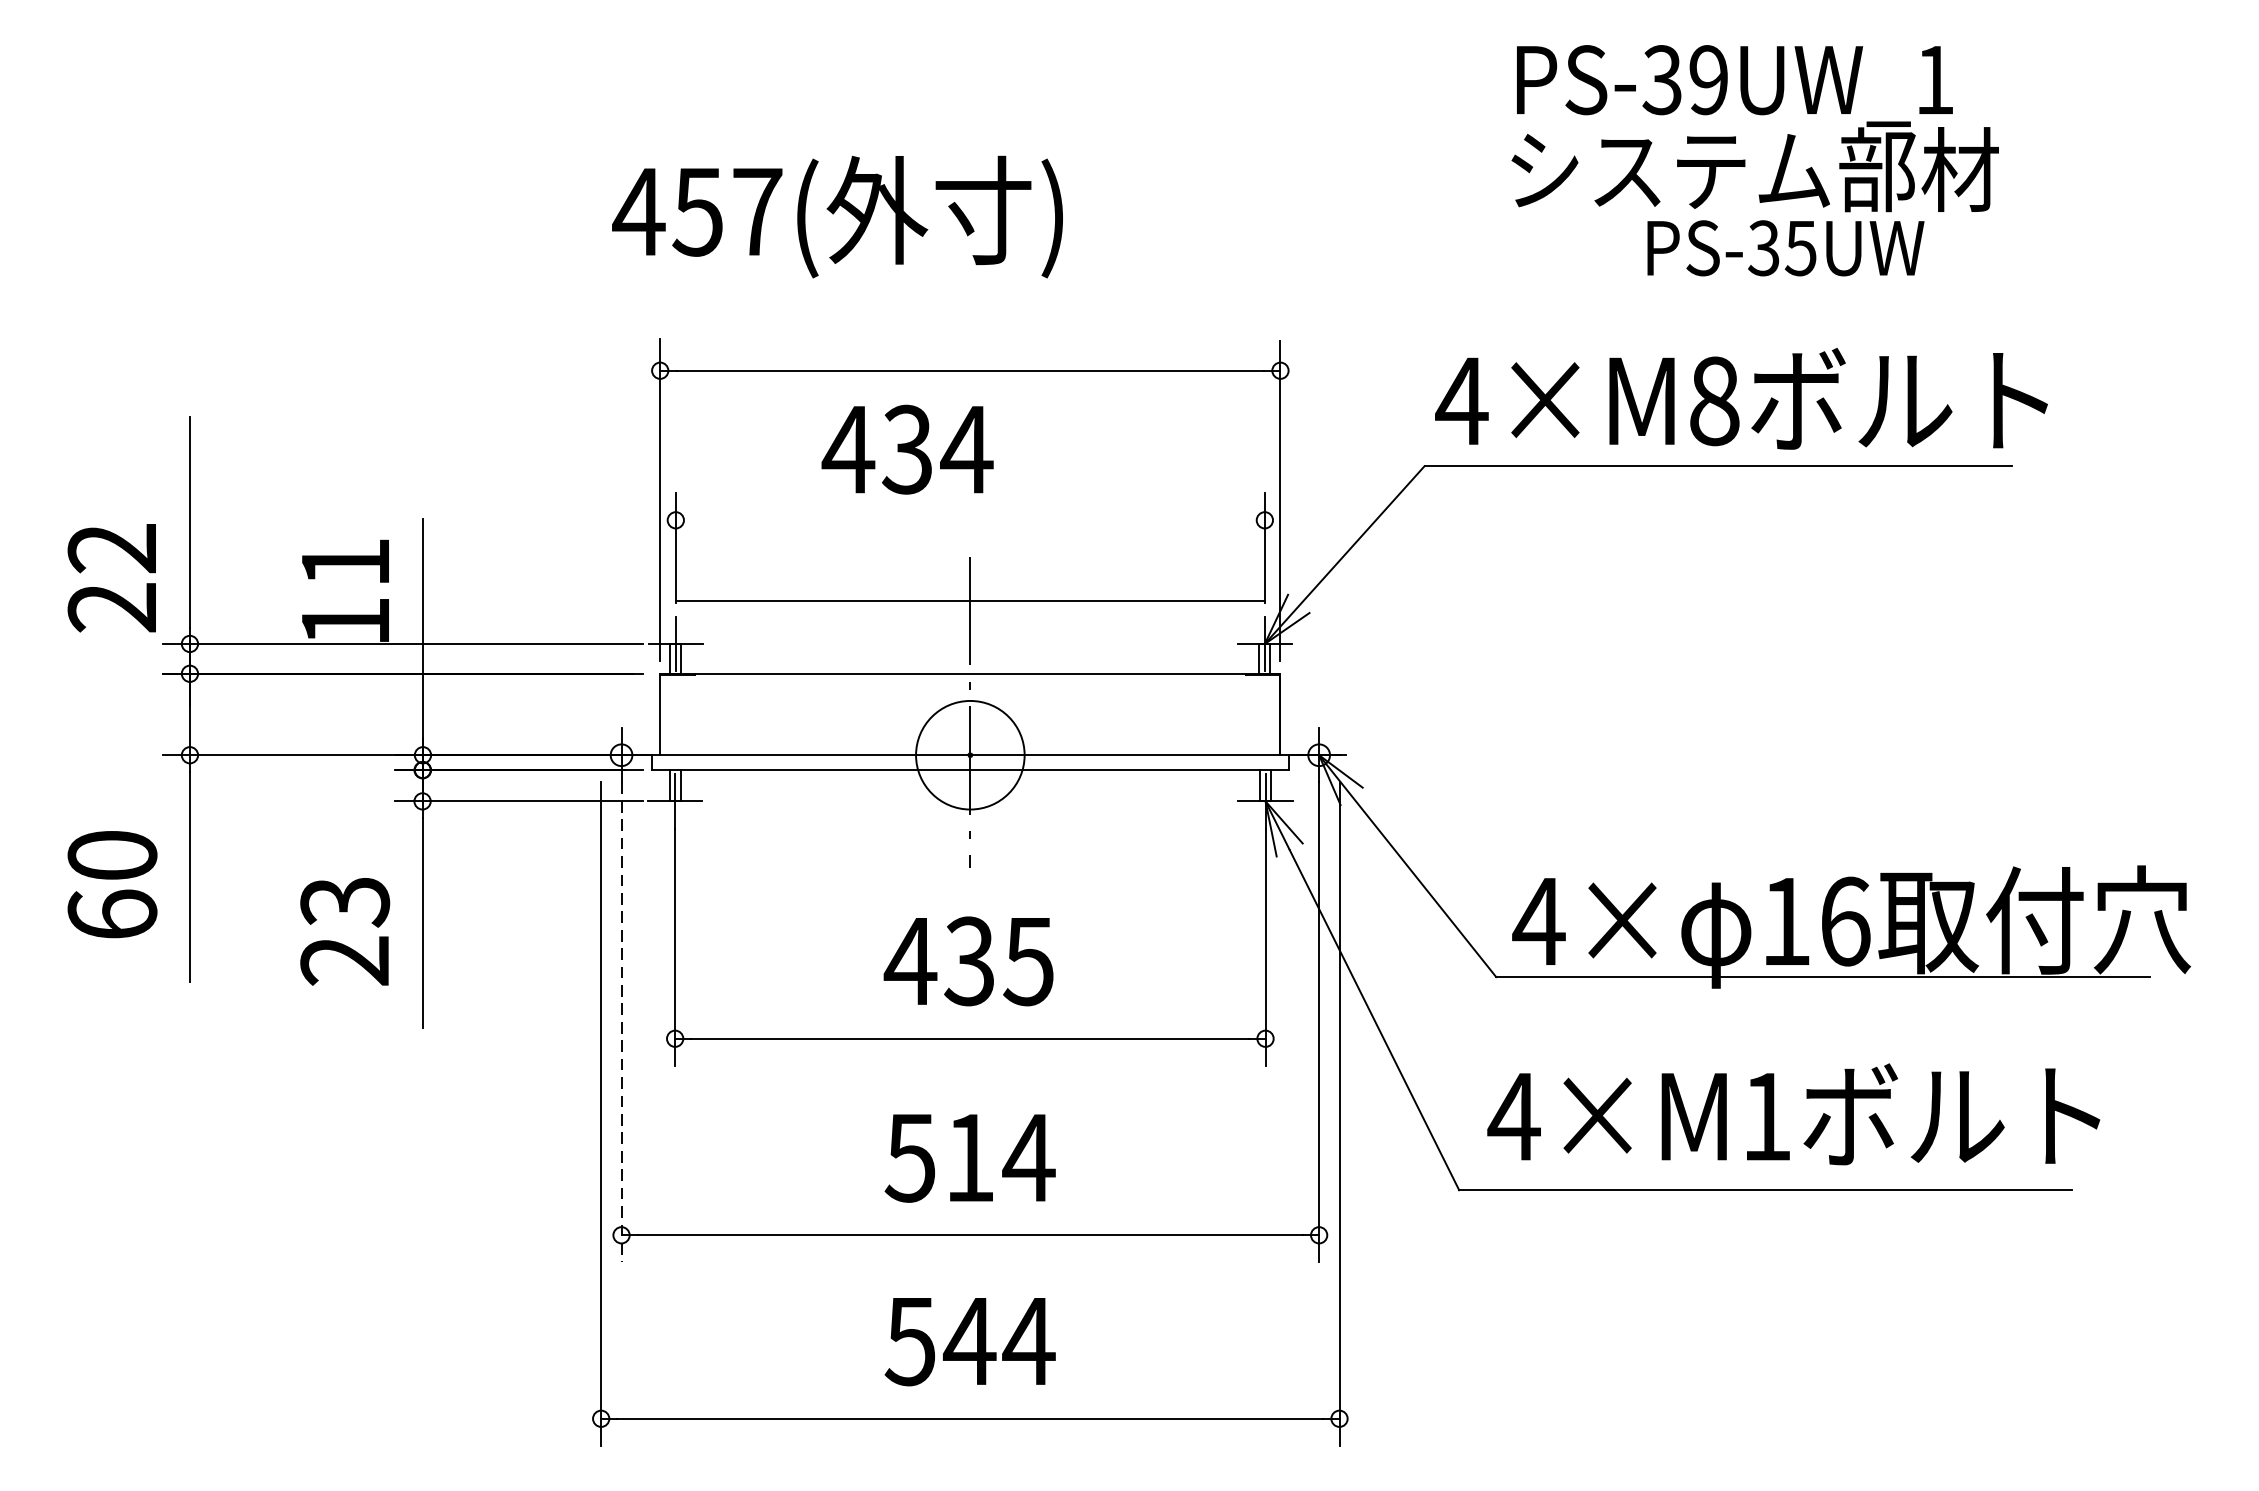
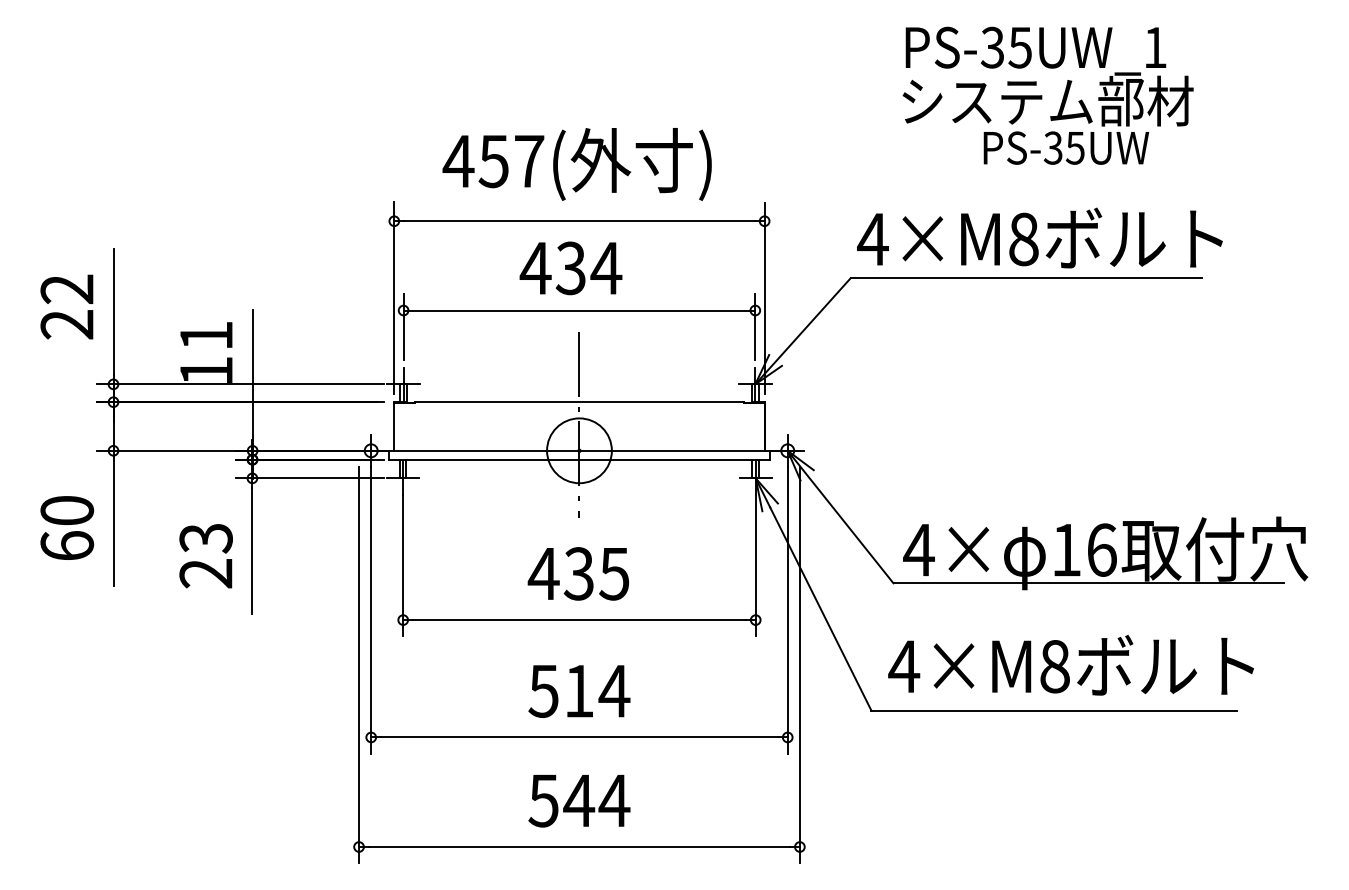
text: (1707, 79) -> (1019, 47), PS-39UW_1 -> PS-35UW_1
text: (836, 217) -> (576, 164), moved
text: (906, 449) -> (570, 268), moved
text: (111, 577) -> (66, 306), moved
line: (970, 600) -> (579, 310), moved
line: (622, 1022) -> (371, 610), dashed -> solid
text: (1765, 1116) -> (1054, 666), 4×M1 -> 4×M8

